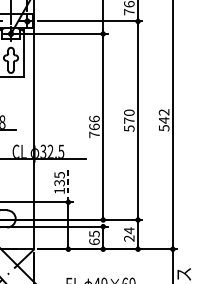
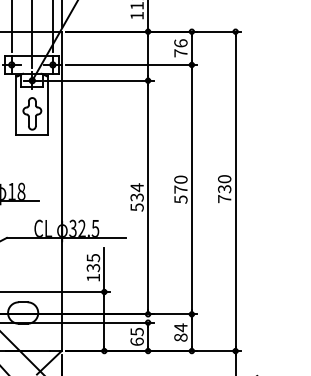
text: (164, 120) -> (224, 189), 542 -> 730
text: (93, 126) -> (136, 197), 766 -> 534
line: (68, 185) -> (104, 270), dashed -> solid
text: (128, 238) -> (180, 337), 24 -> 84

